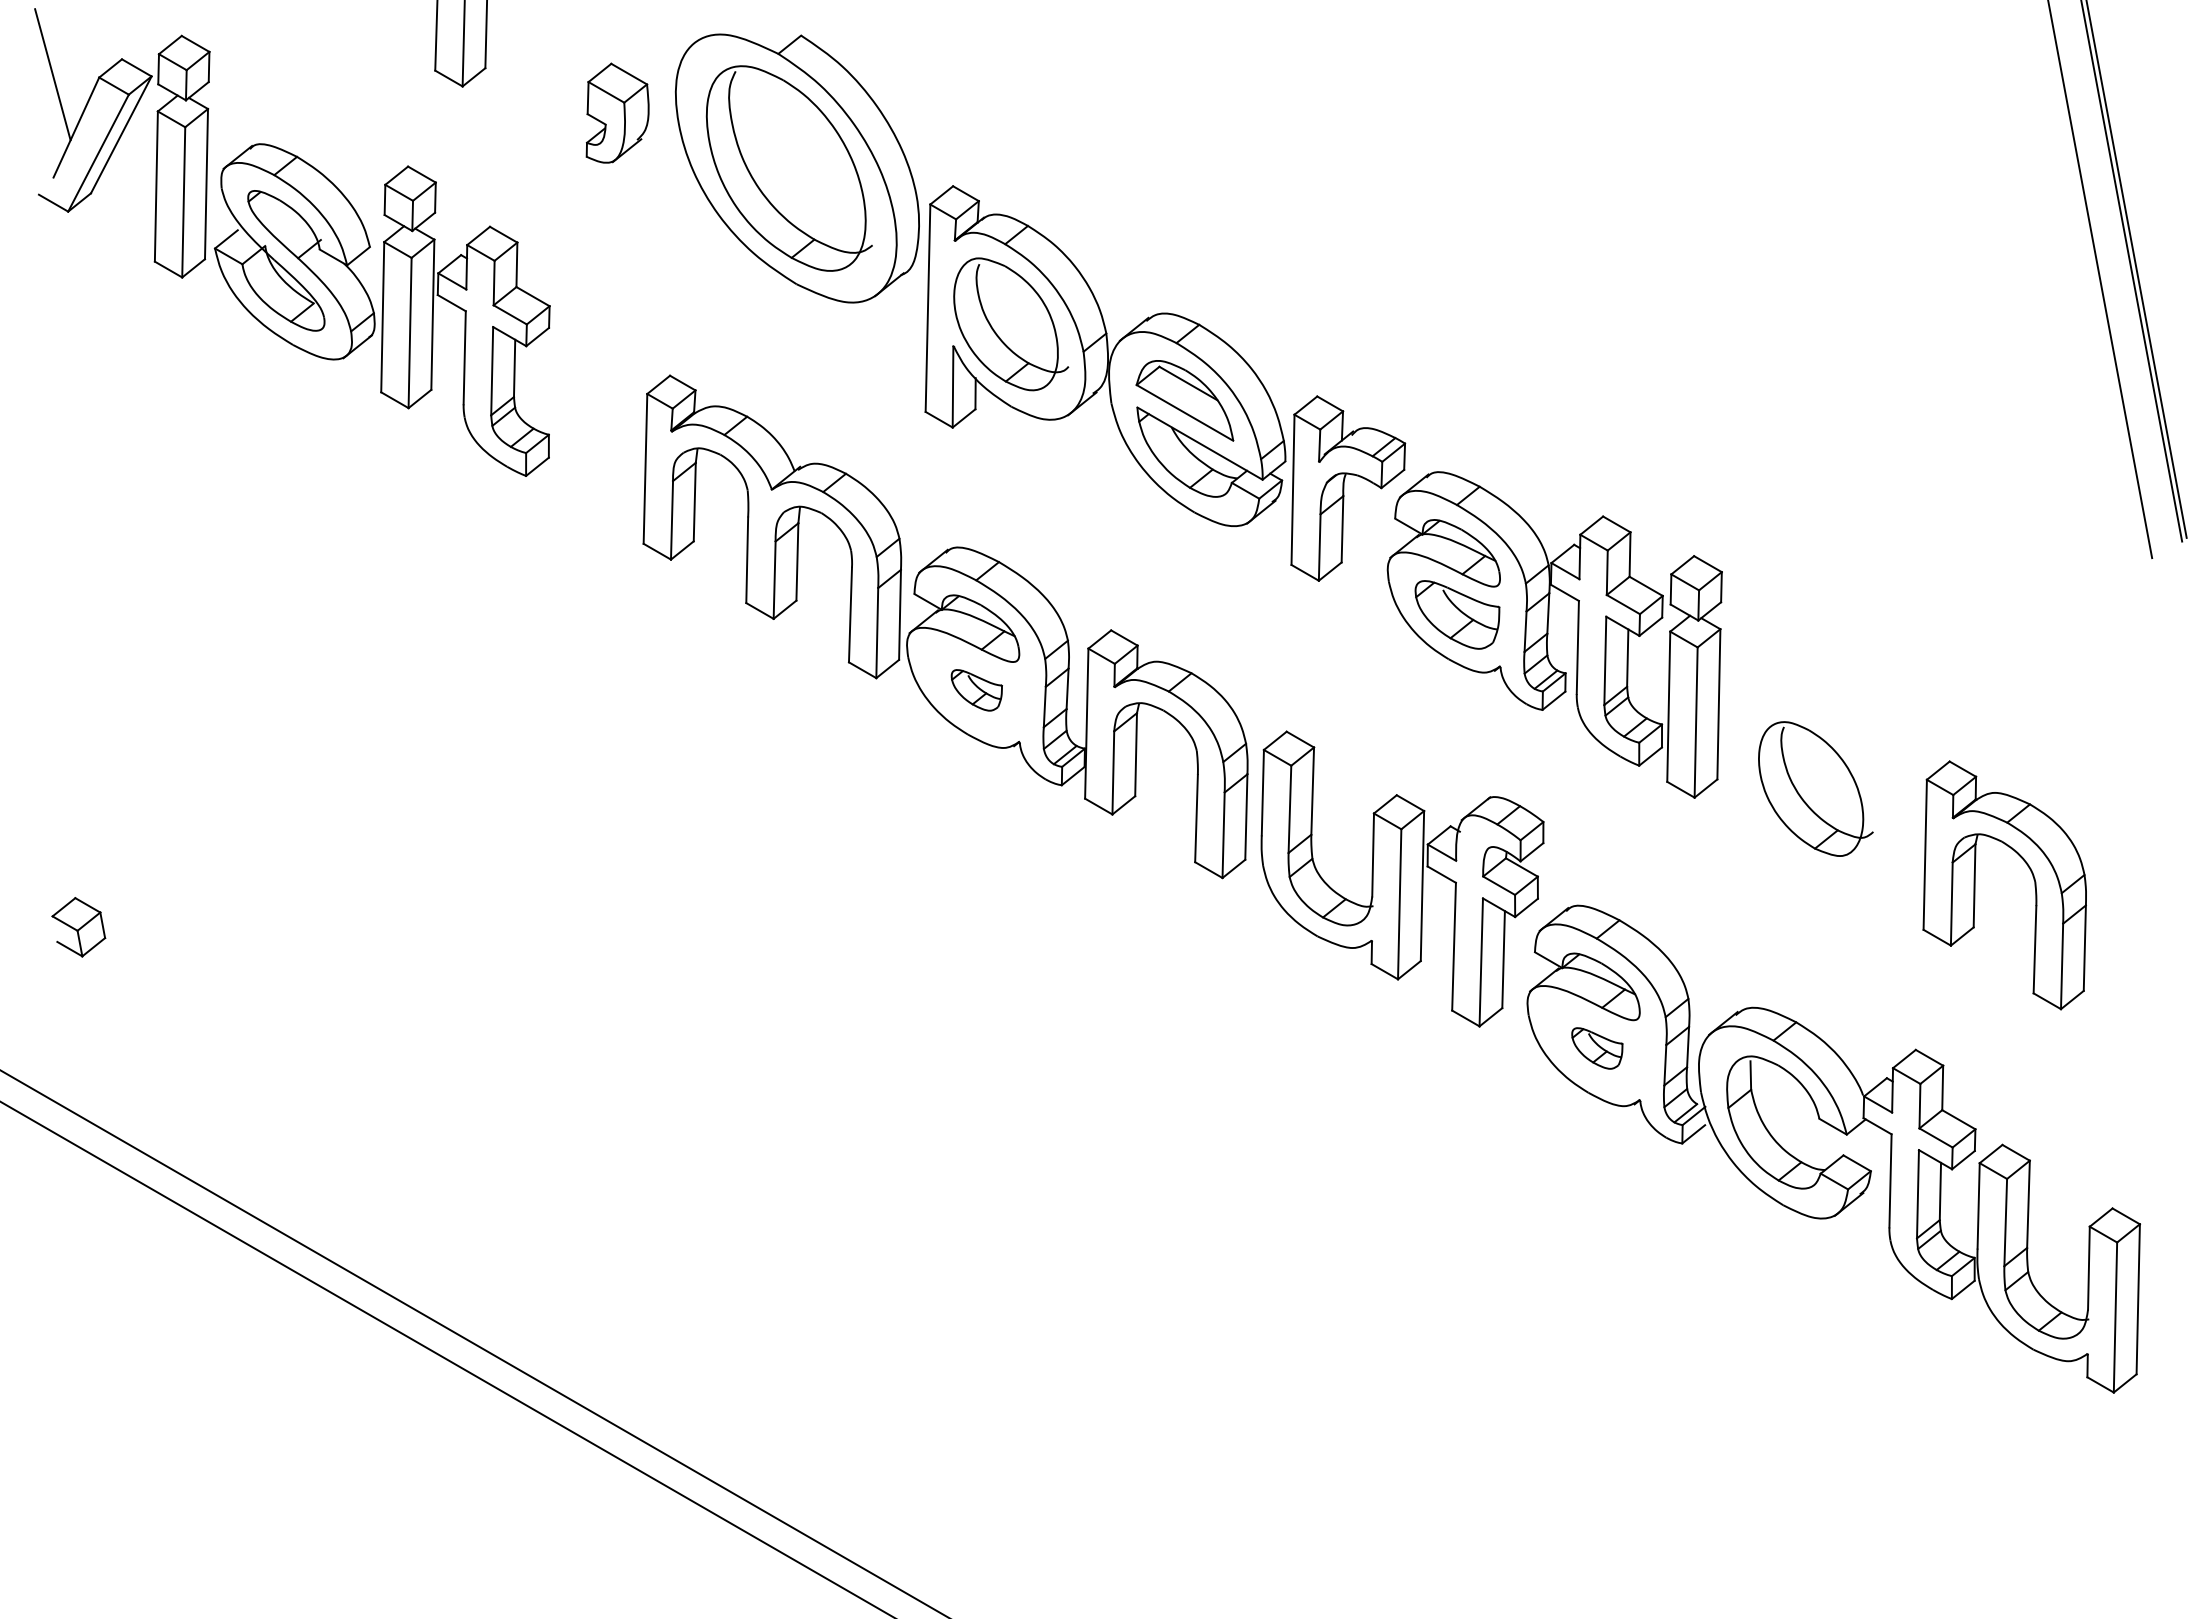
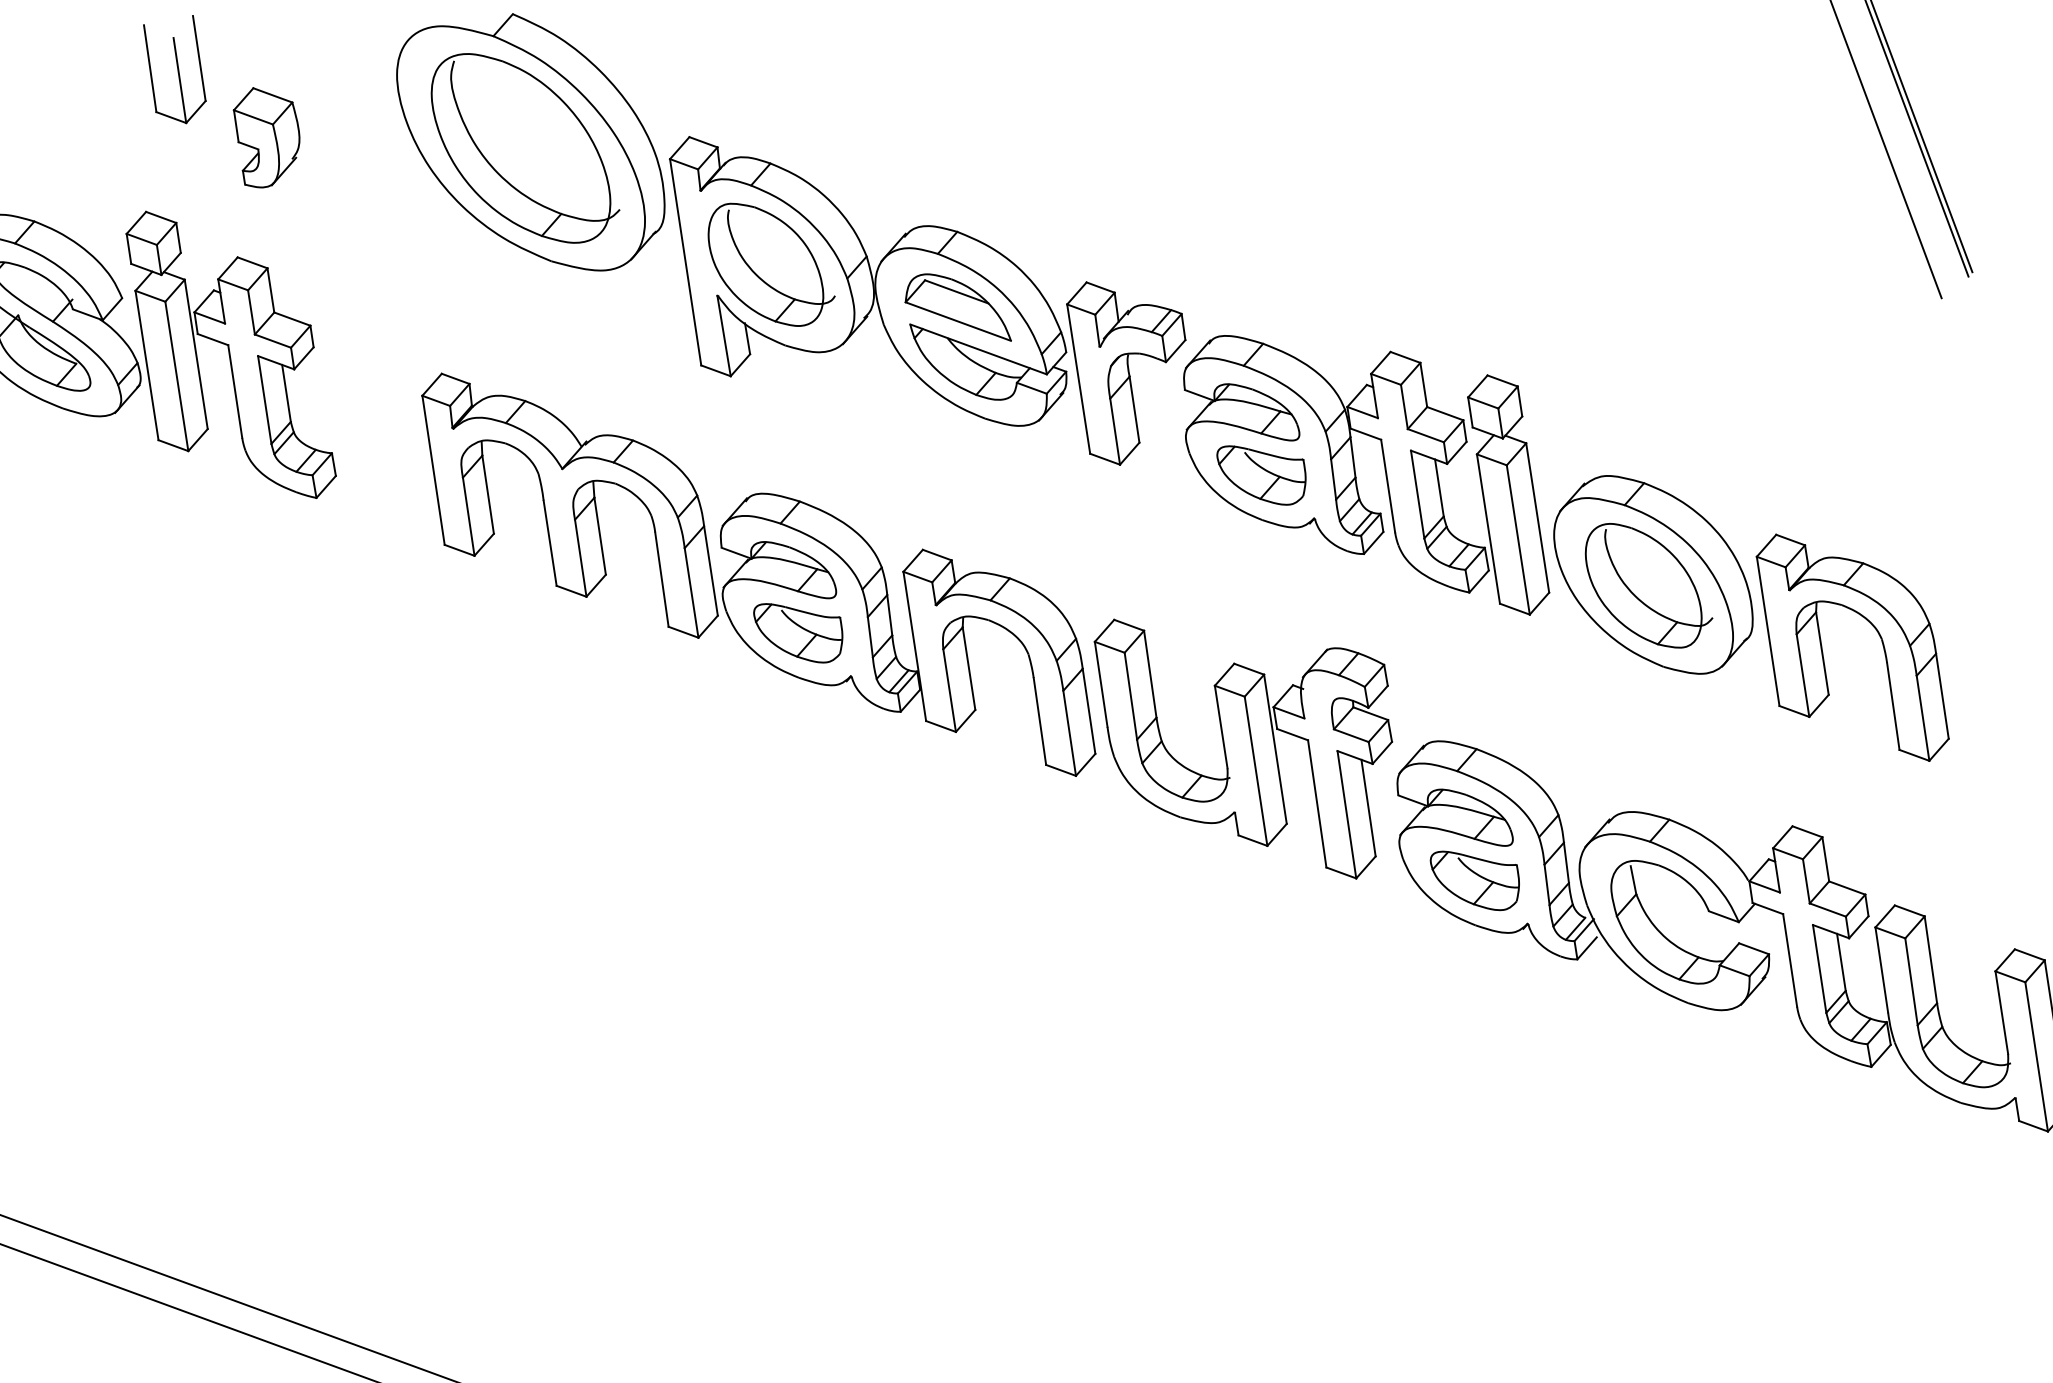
part: (617, 112) -> (267, 135), moved
part: (976, 690) -> (799, 632), size x1.67
part: (1822, 779) -> (1653, 574), added
part: (1597, 1048) -> (1476, 879), size x1.67

